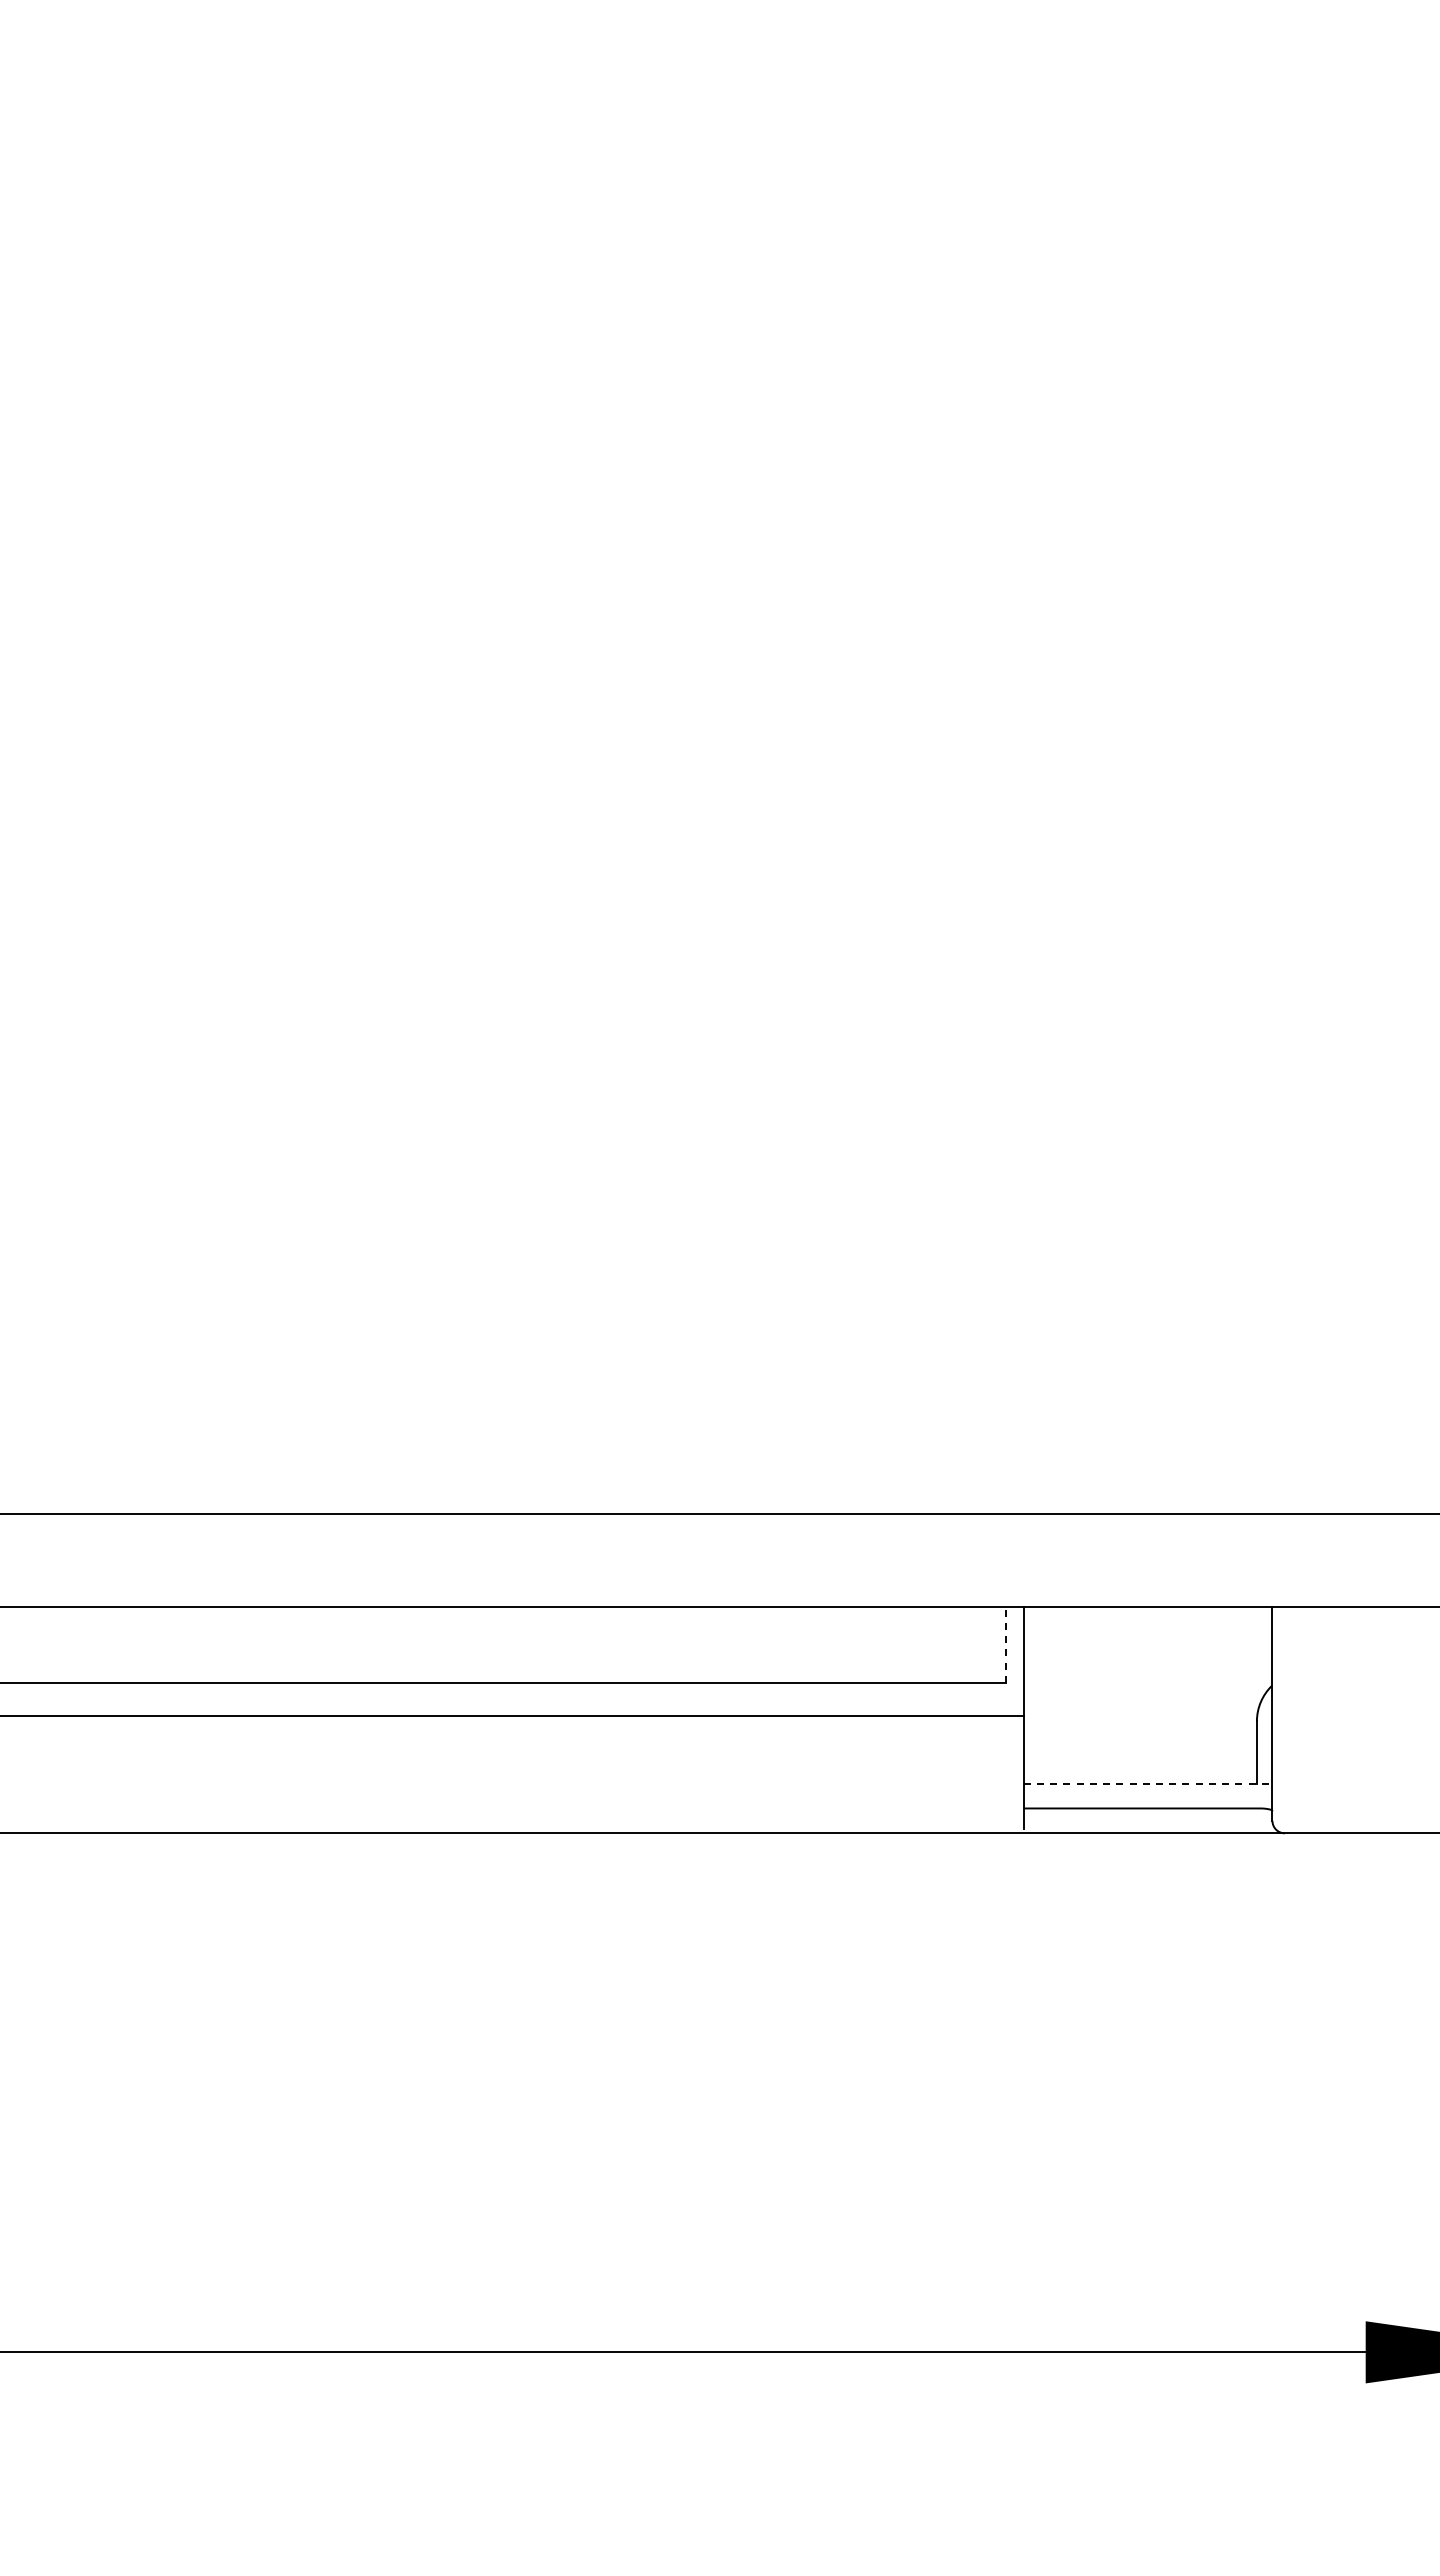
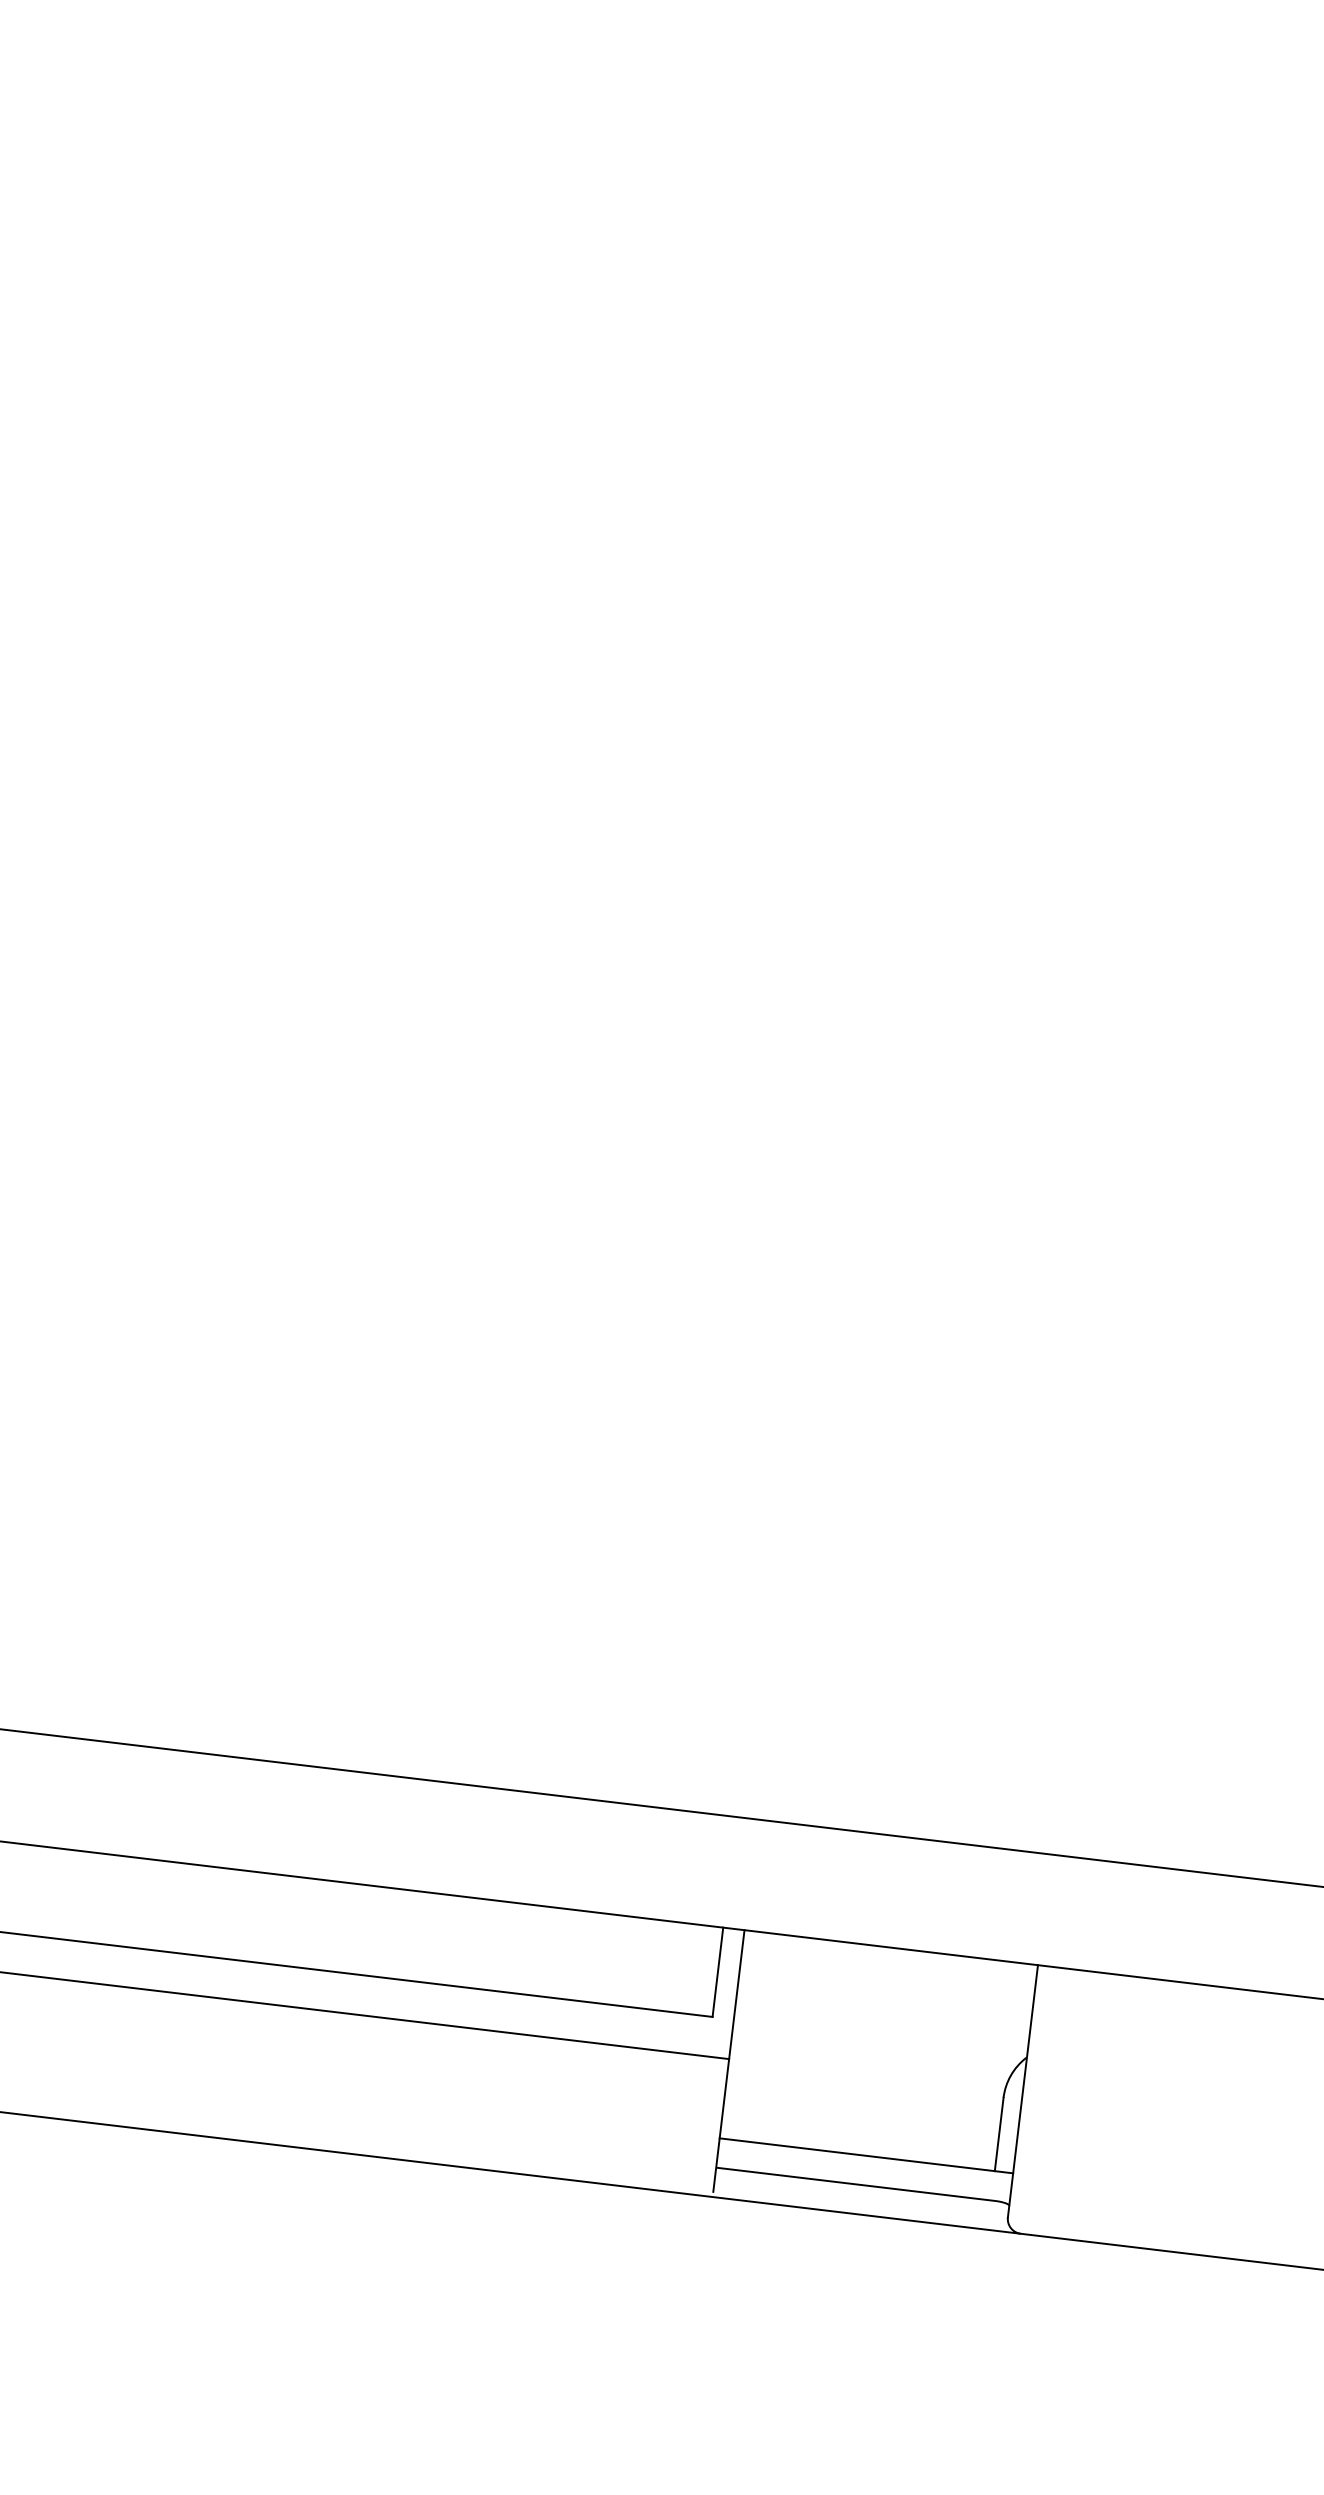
line: (1005, 1645) -> (717, 1972), dashed -> solid
line: (1148, 1783) -> (866, 2155), dashed -> solid

